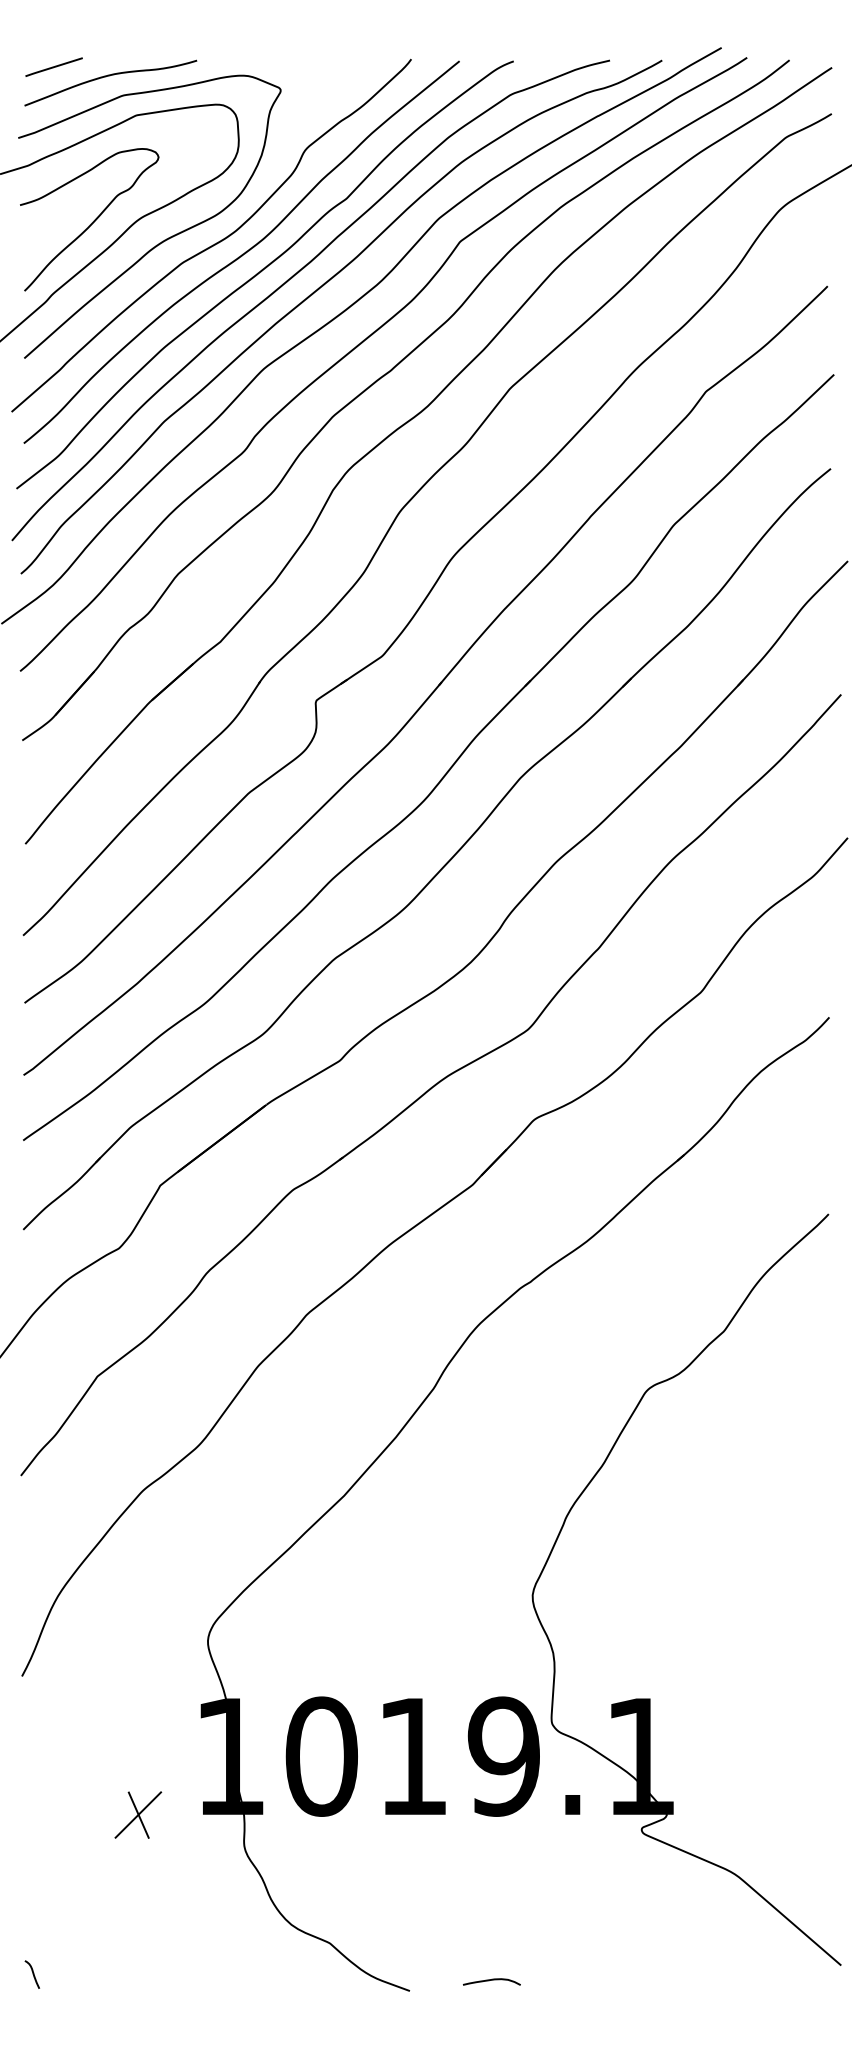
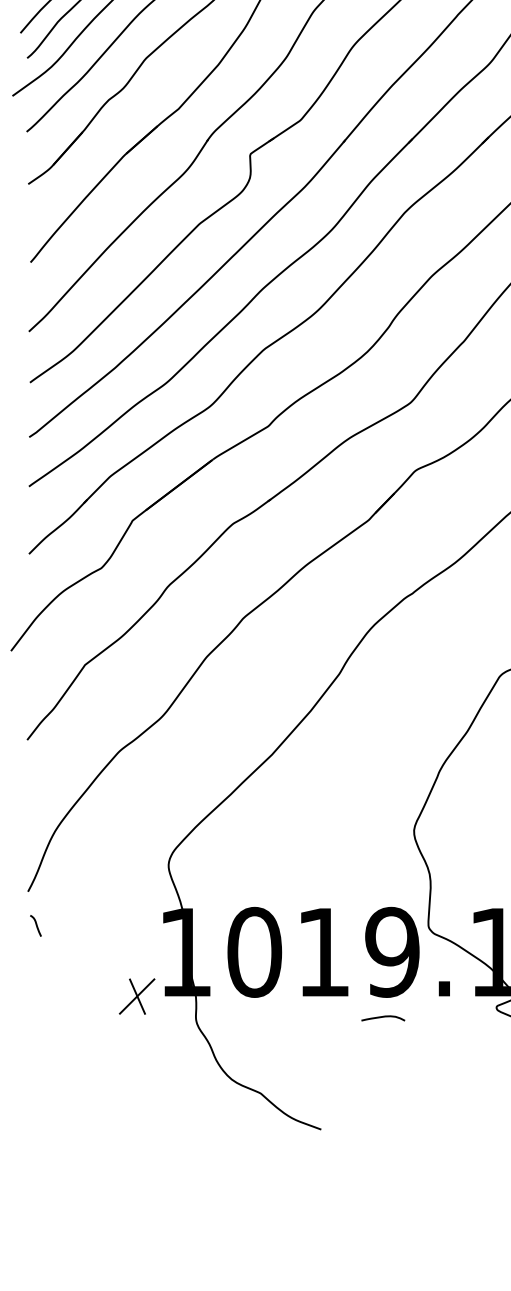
part: (138, 1814) -> (137, 996), moved
curve: (32, 1974) -> (35, 925), moved
curve: (491, 1980) -> (382, 1017), moved

